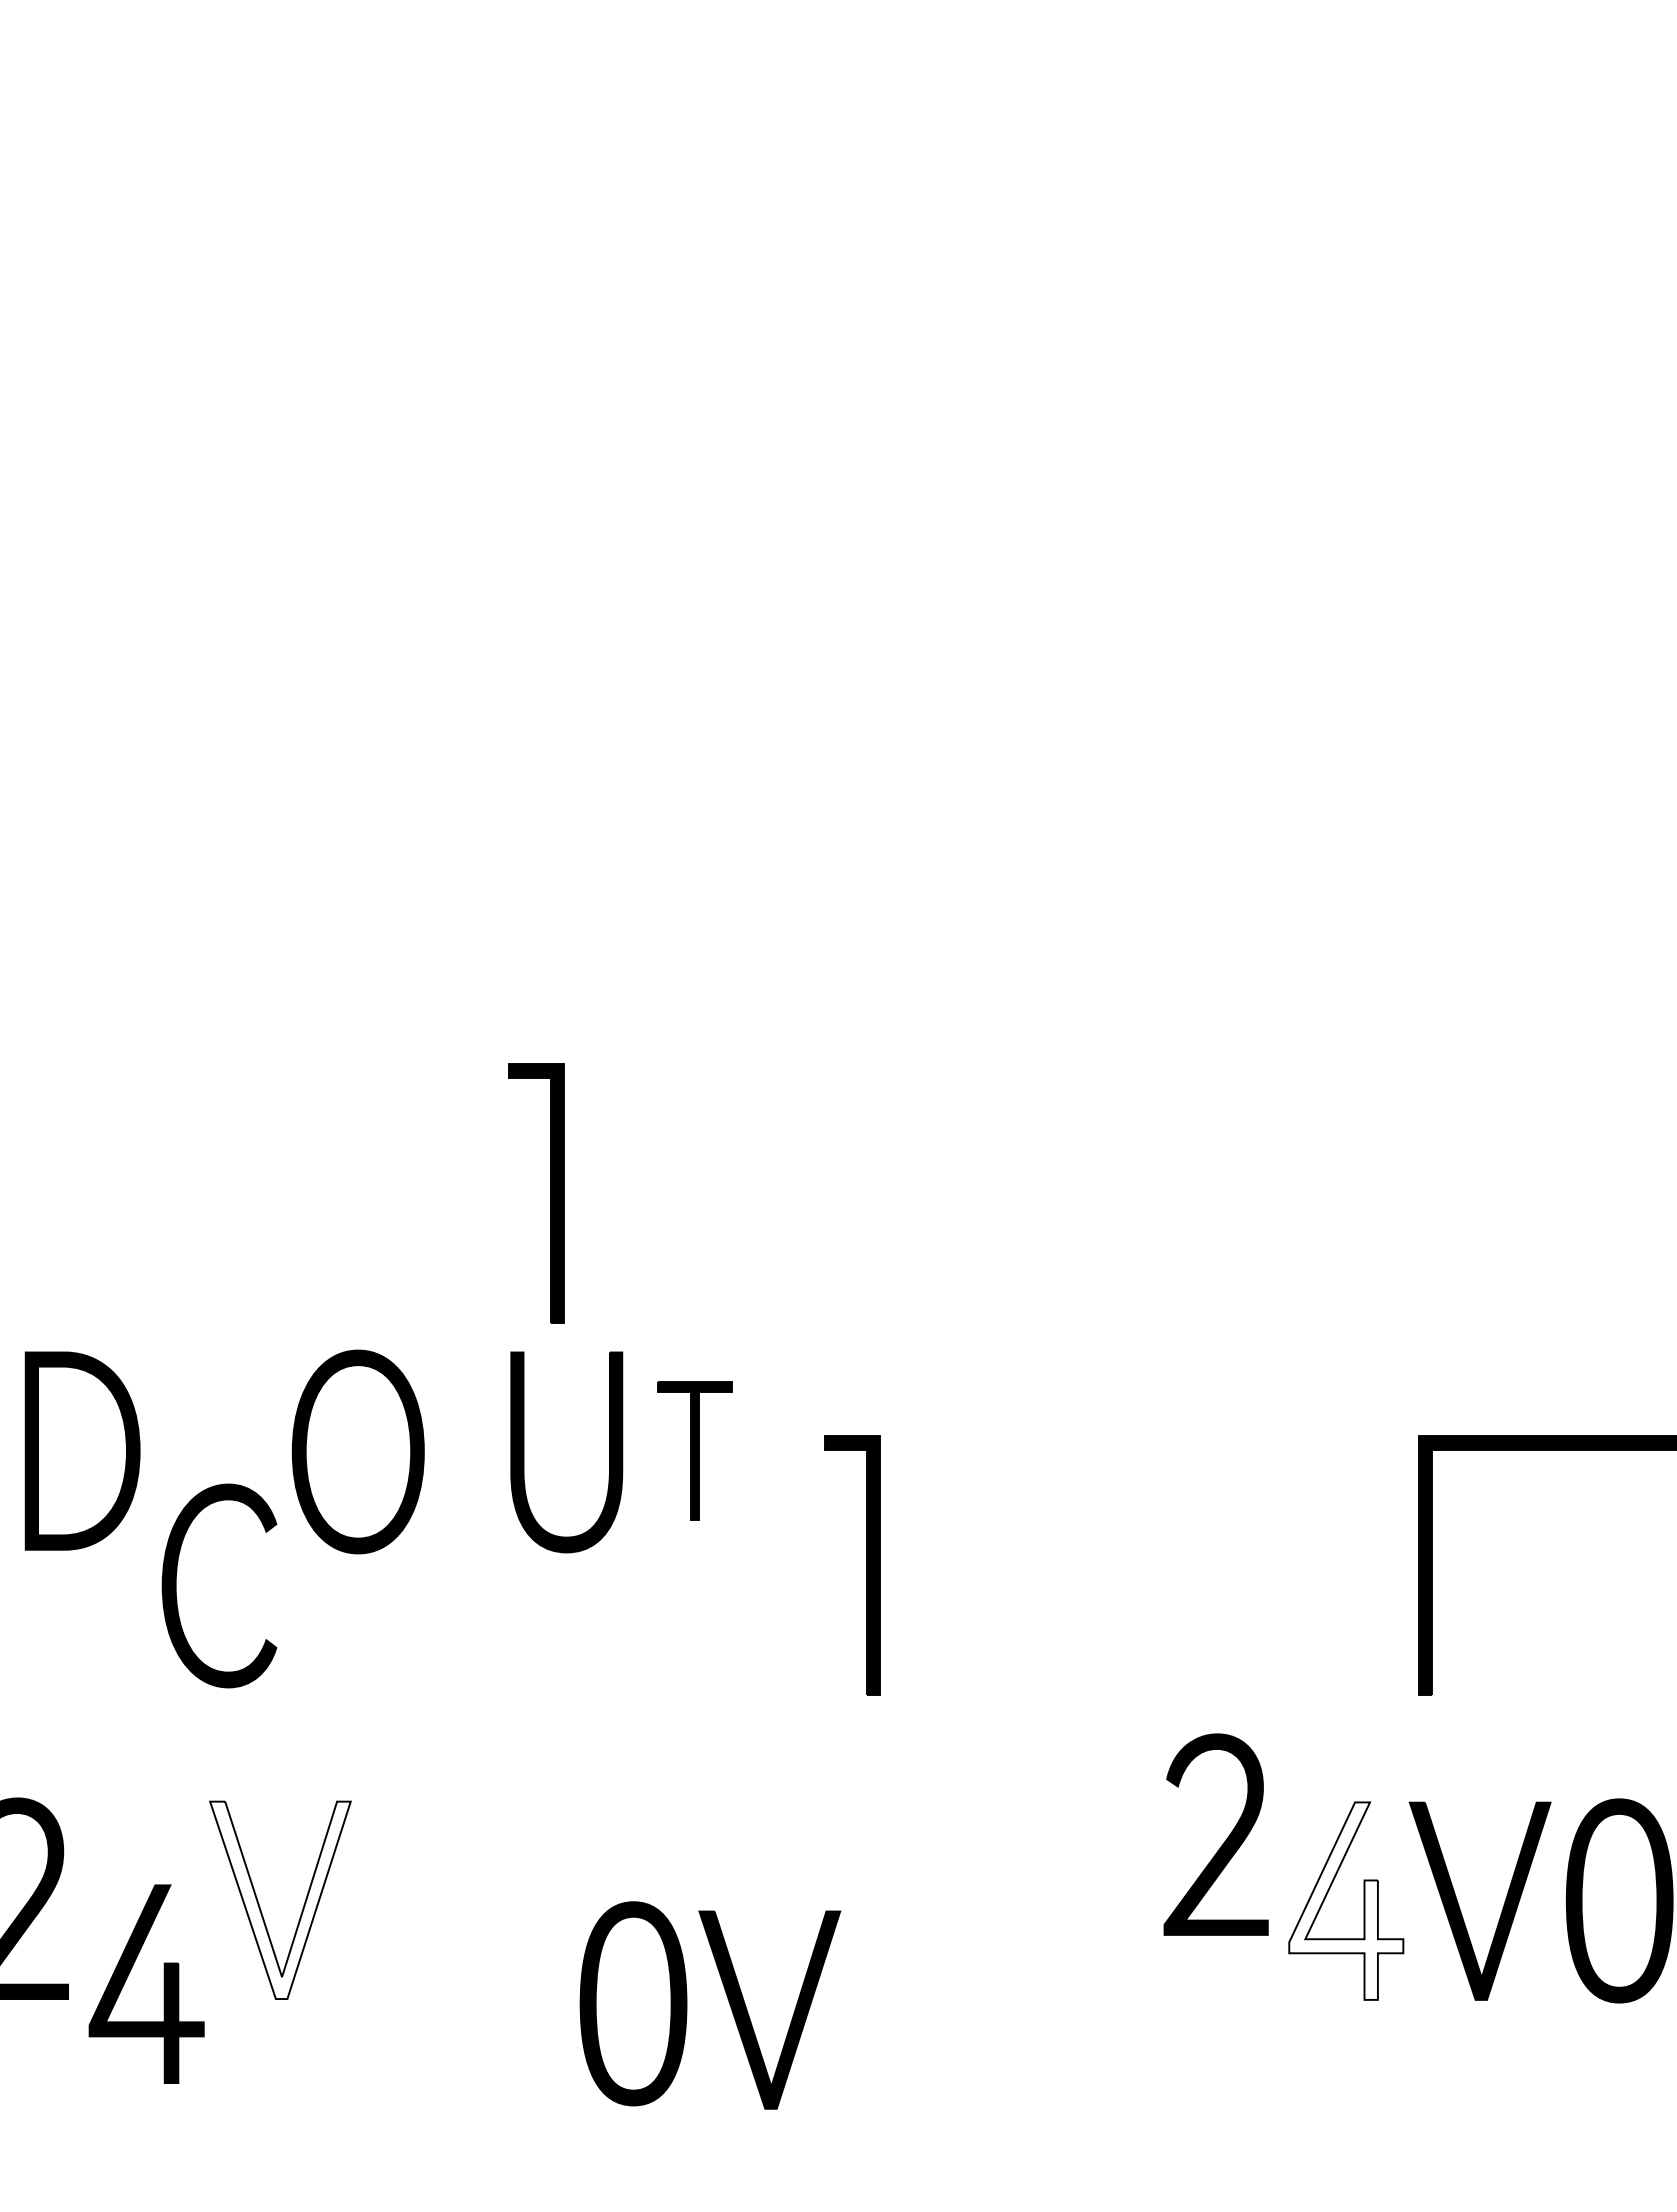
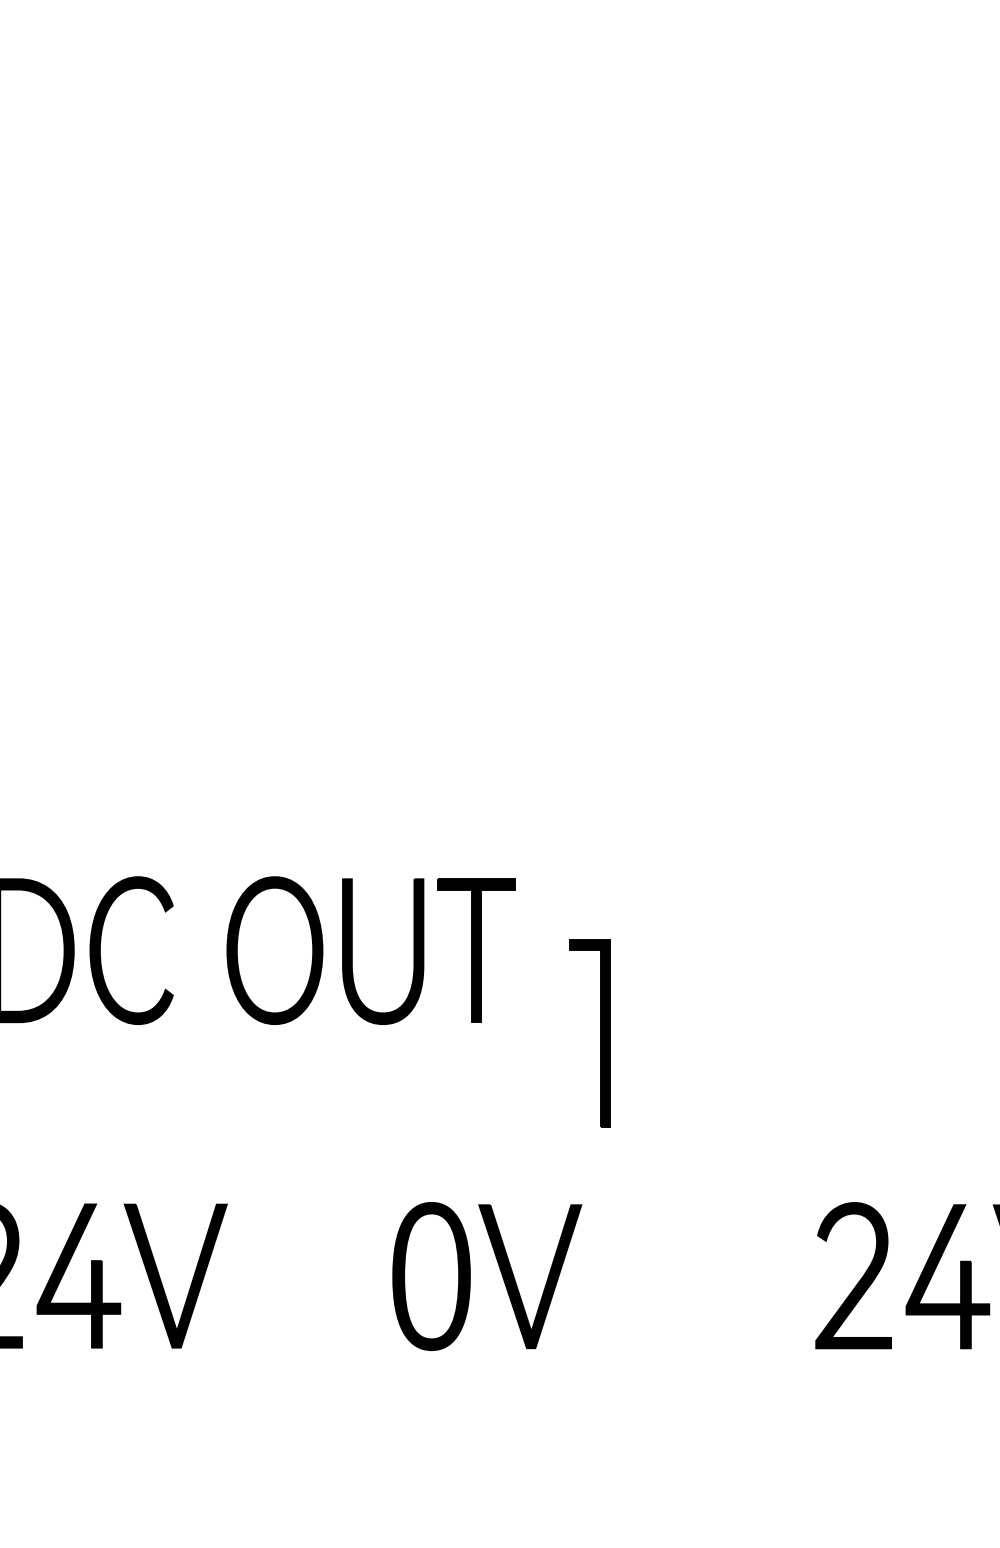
part: (550, 1193) -> (371, 764), removed
part: (357, 1451) -> (274, 950), moved
part: (694, 1451) -> (475, 951), size x1.43
part: (176, 1585) -> (100, 950), moved
part: (1223, 1842) -> (858, 1281), moved
fill: (280, 1900) -> (175, 1276), added
fill: (1346, 1900) -> (948, 1276), added
part: (163, 1983) -> (91, 1275), moved
part: (633, 2003) -> (431, 1276), moved
part: (749, 2015) -> (515, 1280), moved

